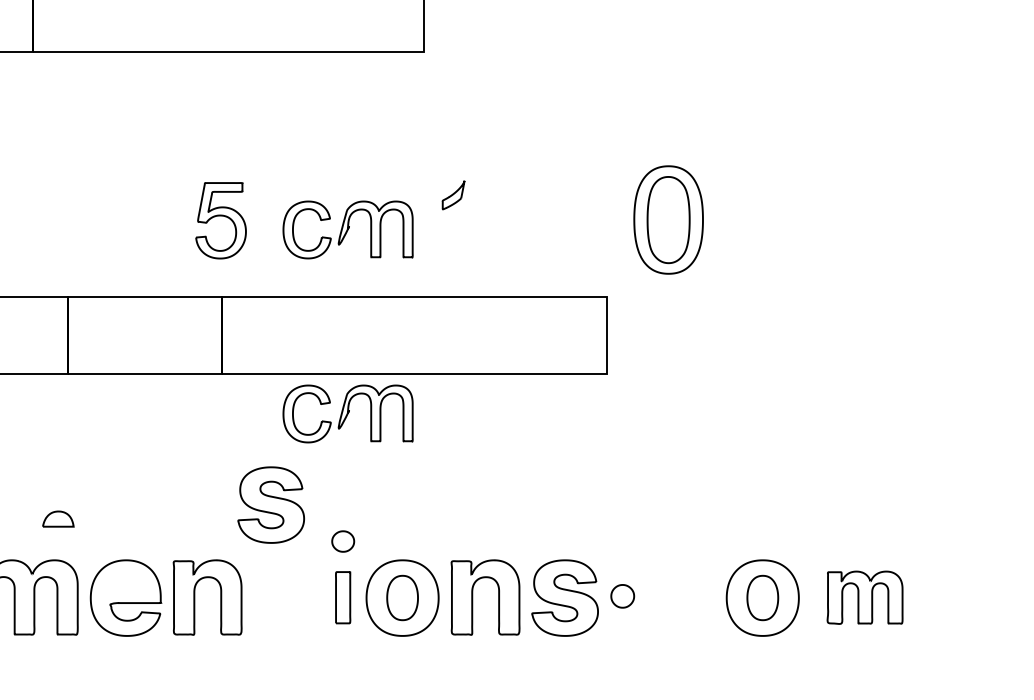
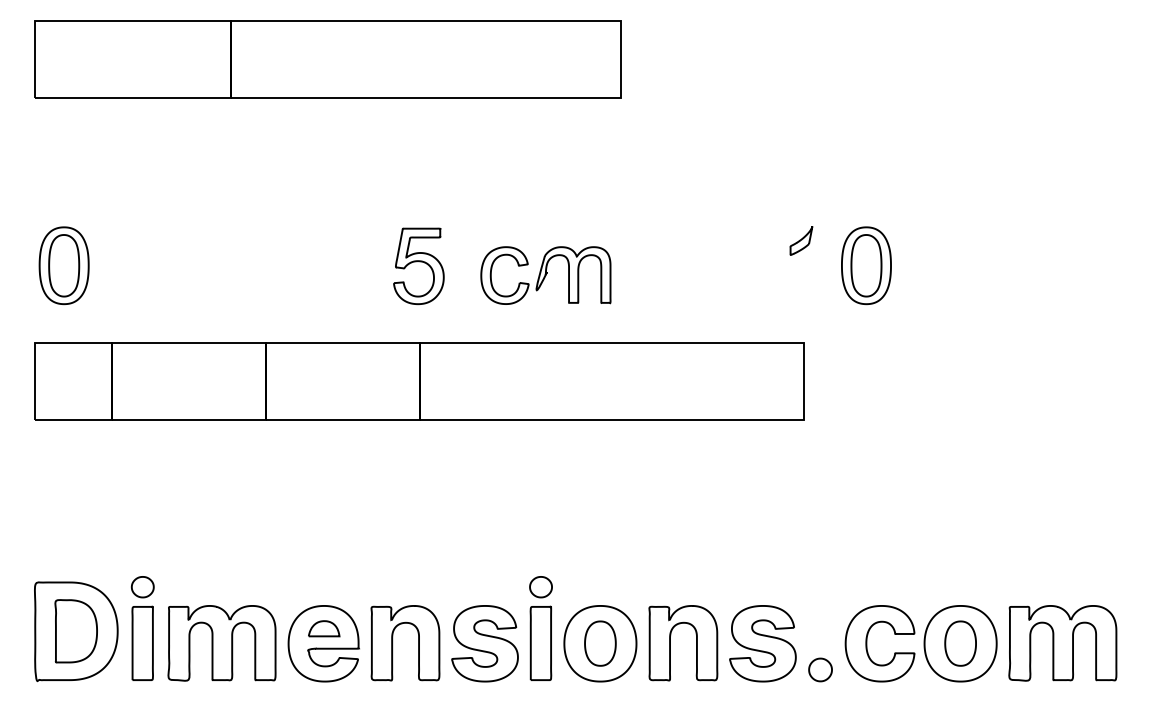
part: (453, 194) -> (801, 240), moved
part: (668, 219) -> (866, 265), size x0.71
part: (347, 413) -> (545, 459), removed
part: (270, 504) -> (484, 643), moved
part: (58, 518) -> (324, 628), moved
part: (622, 595) -> (820, 669), moved
part: (342, 596) -> (540, 642), size x1.43
part: (669, 597) -> (867, 643), added
part: (864, 597) -> (1062, 643), size x1.43

